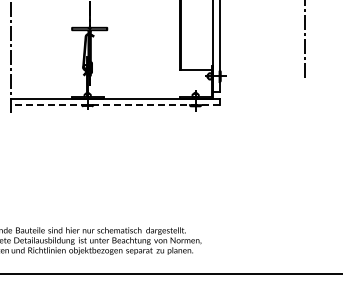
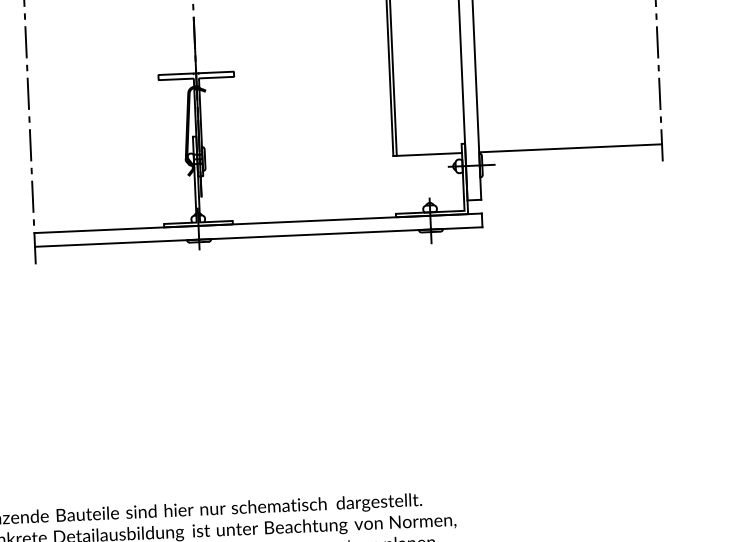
line: (261, 70) -> (569, 148), added
line: (114, 105) -> (256, 237), dashed -> solid

